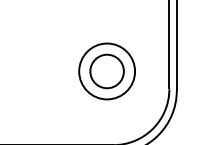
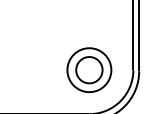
part: (107, 70) -> (89, 69), moved

